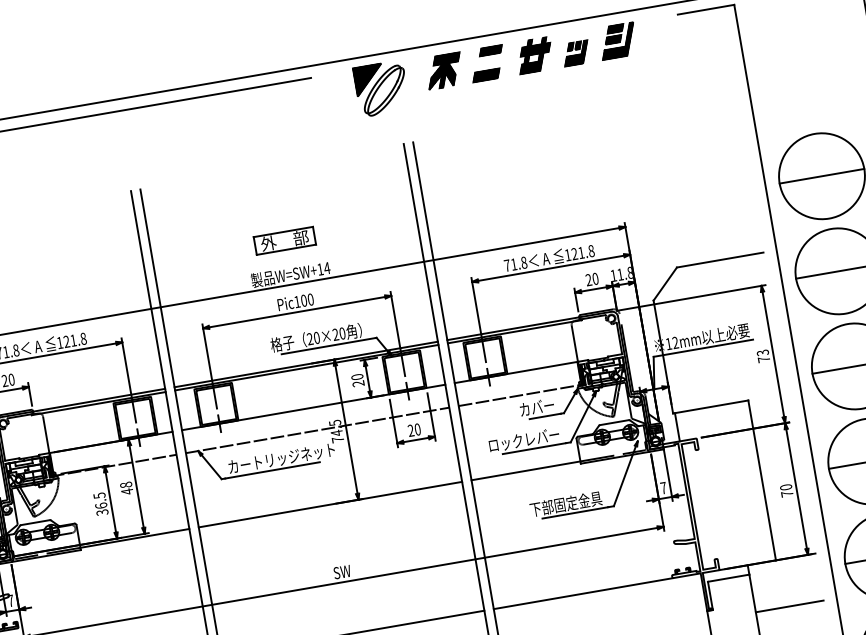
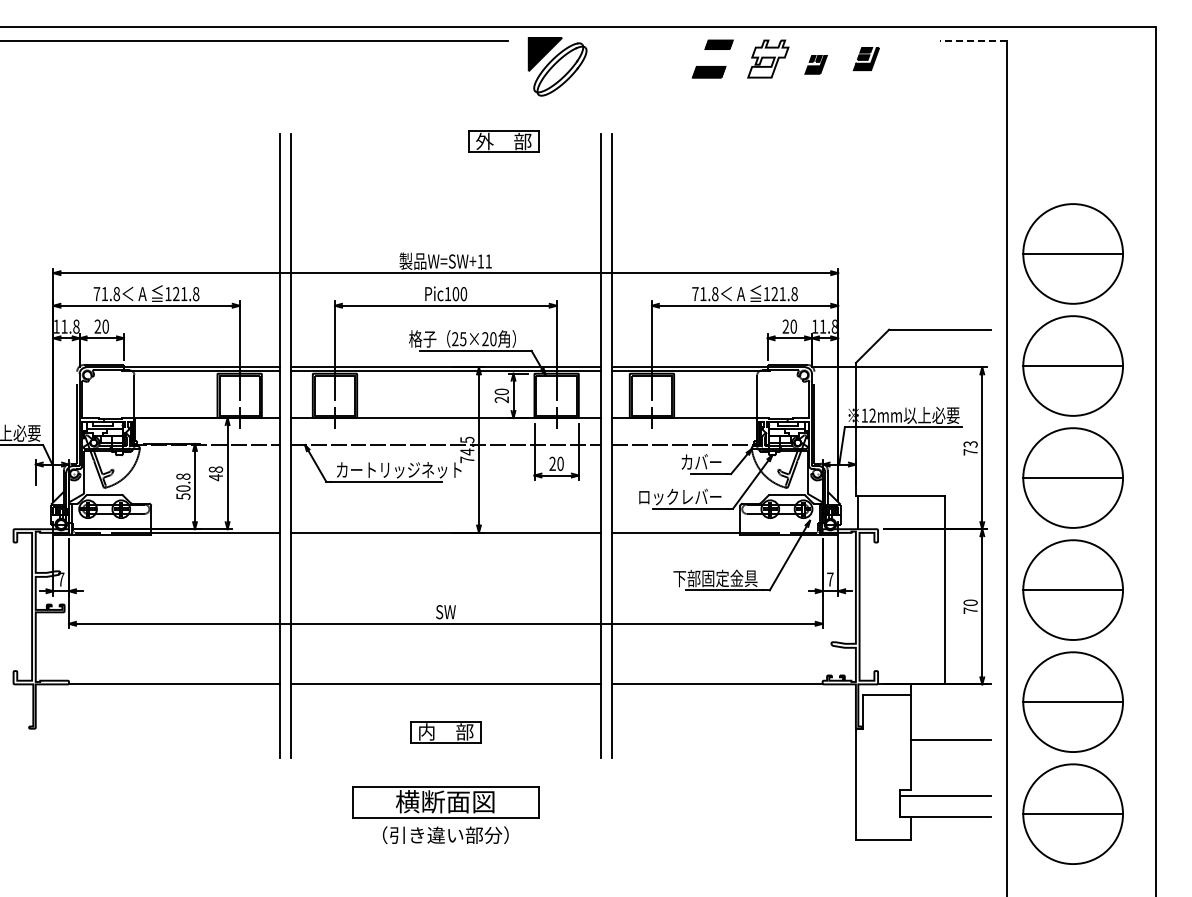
line: (705, 9) -> (972, 40), solid -> dashed
part: (617, 40) -> (866, 58), size x0.6
part: (575, 53) -> (815, 64), size x0.7
hatch: (534, 55) -> (768, 58), removed
part: (444, 70) -> (661, 58), removed
part: (381, 88) -> (557, 66), moved
part: (284, 240) -> (503, 141), moved
text: (326, 268) -> (488, 261), W=SW+14 -> W=SW+11
text: (316, 338) -> (462, 339), 20×20 -> 25×20
text: (101, 504) -> (183, 486), 36.5 -> 50.8

